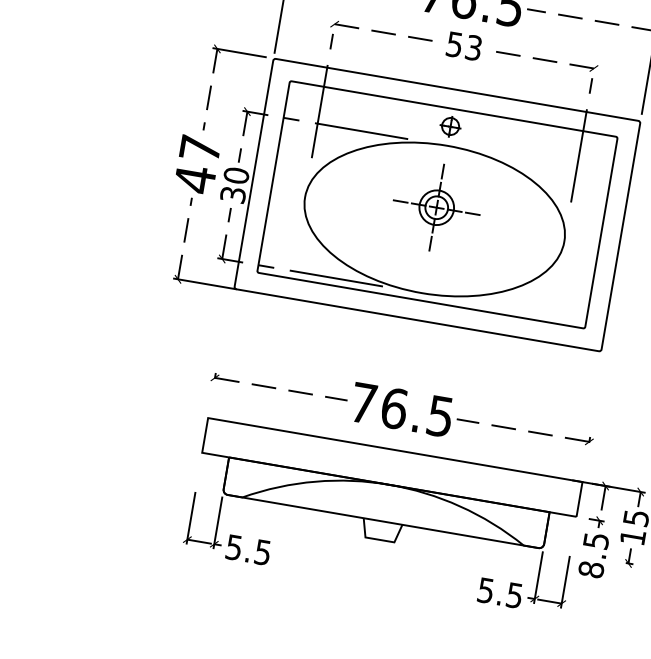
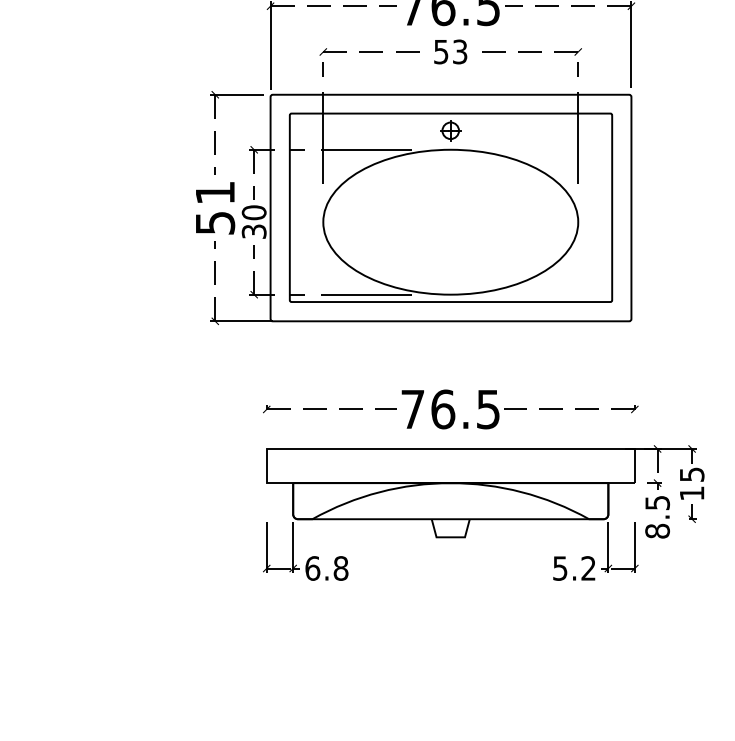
text: (197, 164) -> (215, 208), 47 -> 51
part: (436, 207) -> (450, 210), removed
text: (248, 550) -> (326, 568), 5.5 -> 6.8
text: (514, 595) -> (588, 568), 5.5 -> 5.2

